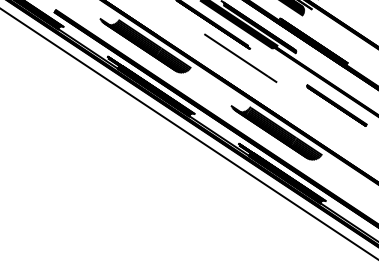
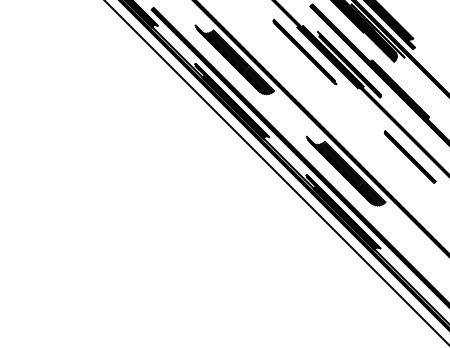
line: (239, 58) -> (324, 91), removed

